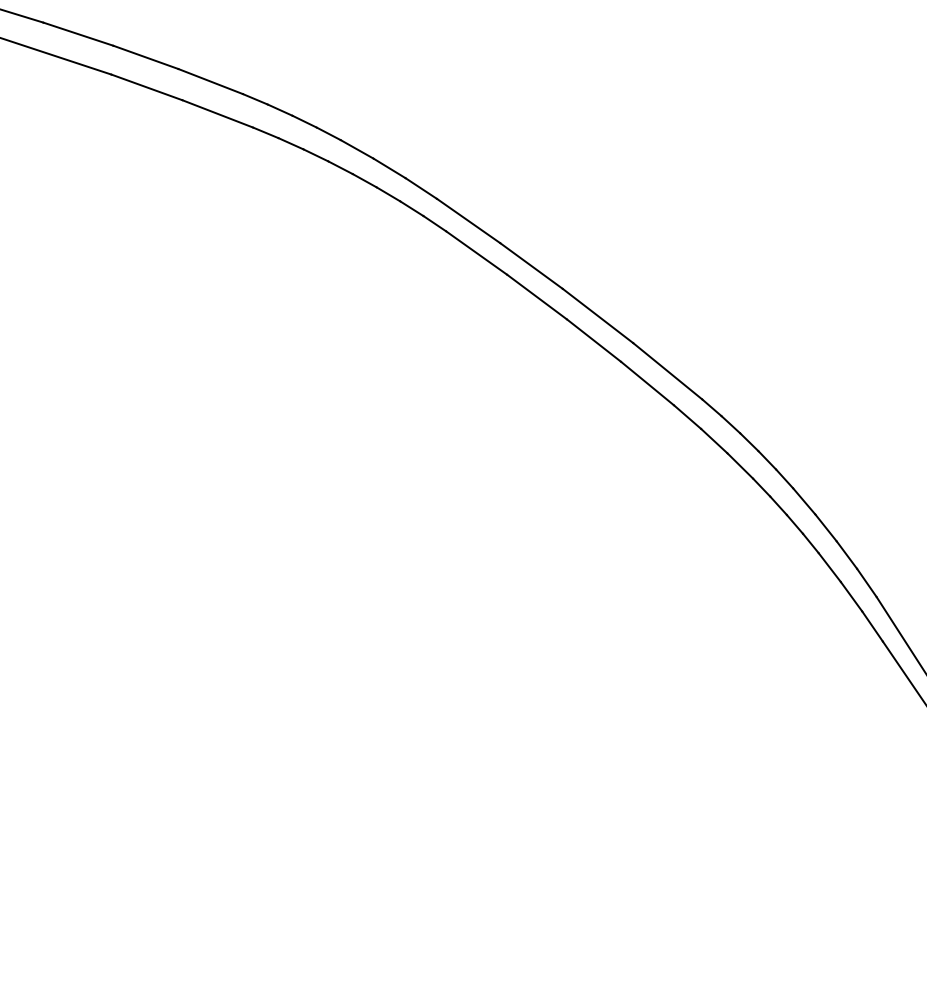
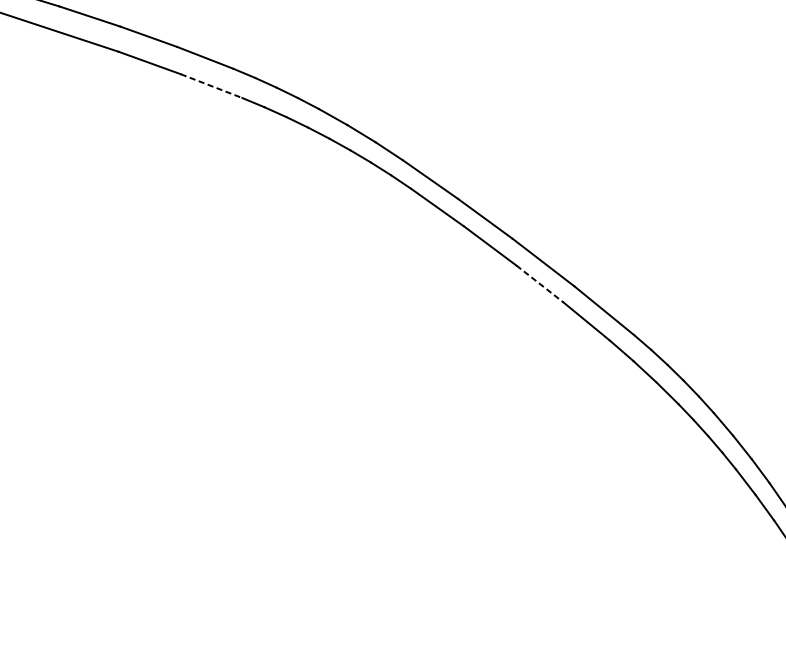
line: (217, 113) -> (211, 85), solid -> dashed
line: (594, 340) -> (540, 283), solid -> dashed

